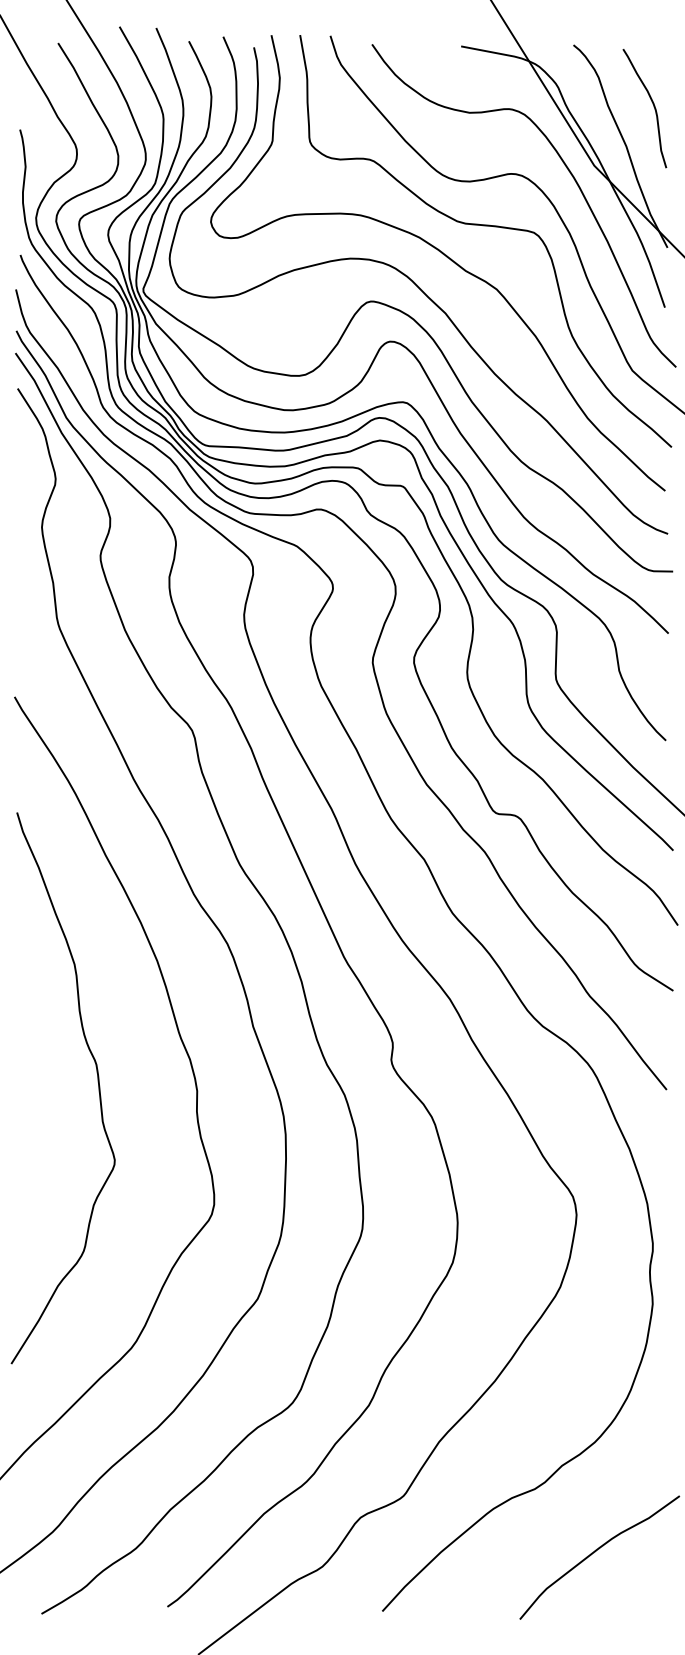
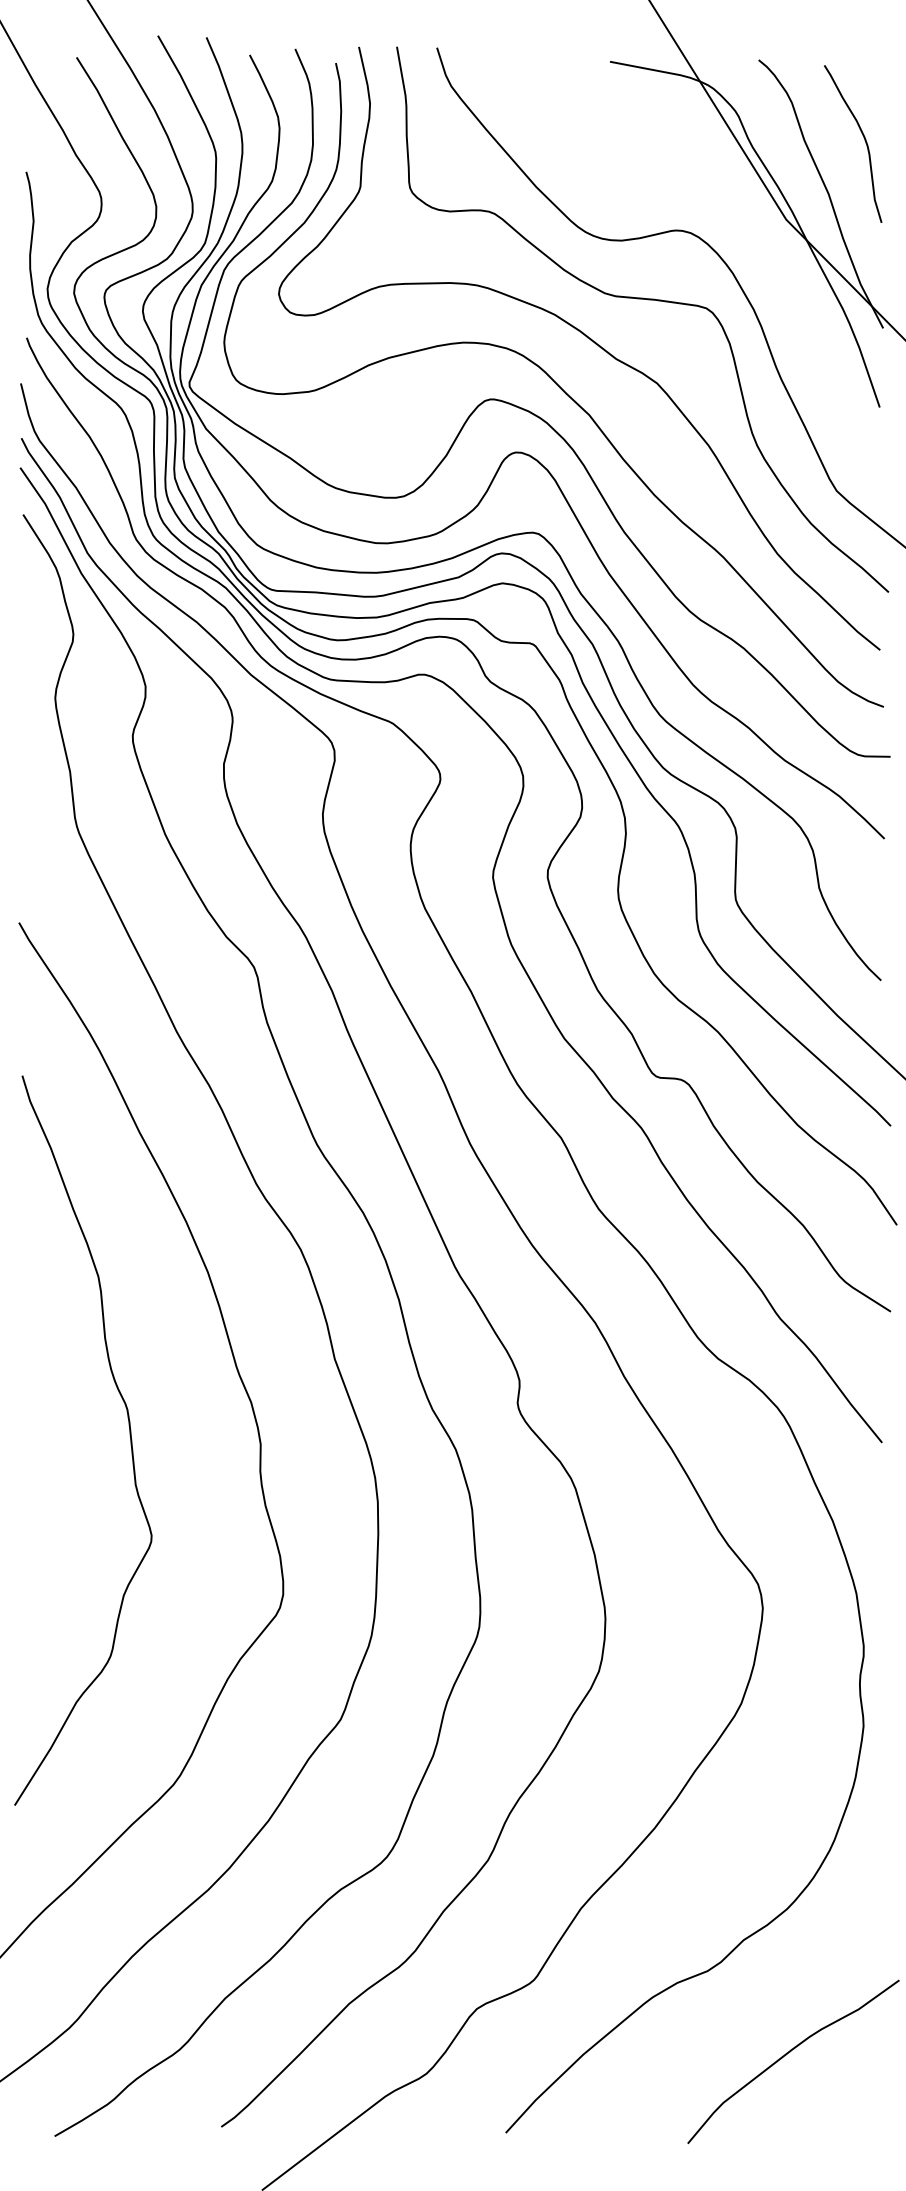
curve: (570, 173) -> (754, 230), removed

